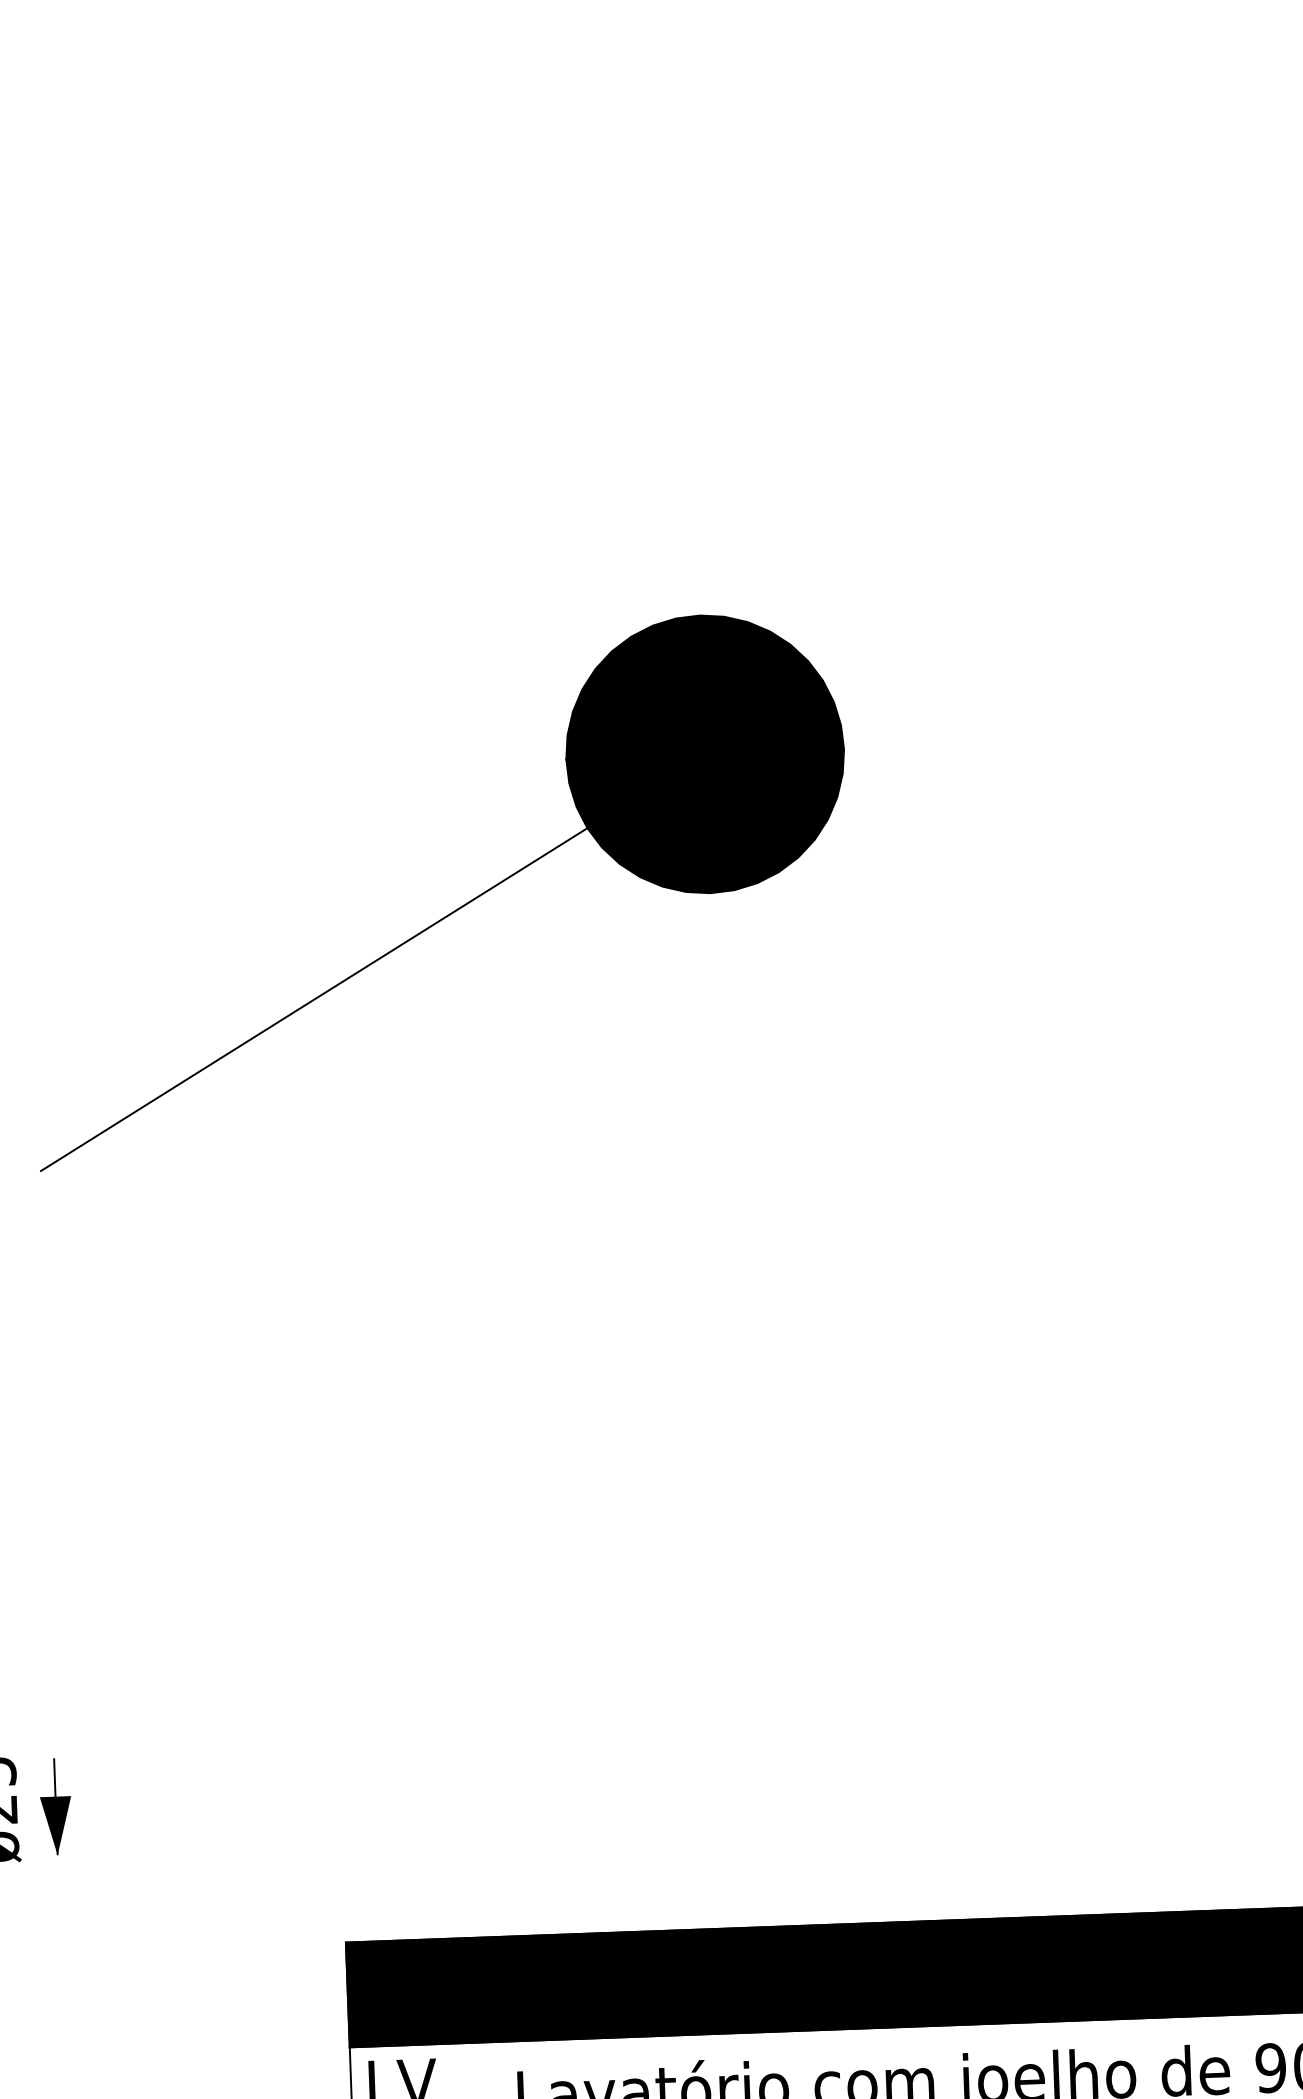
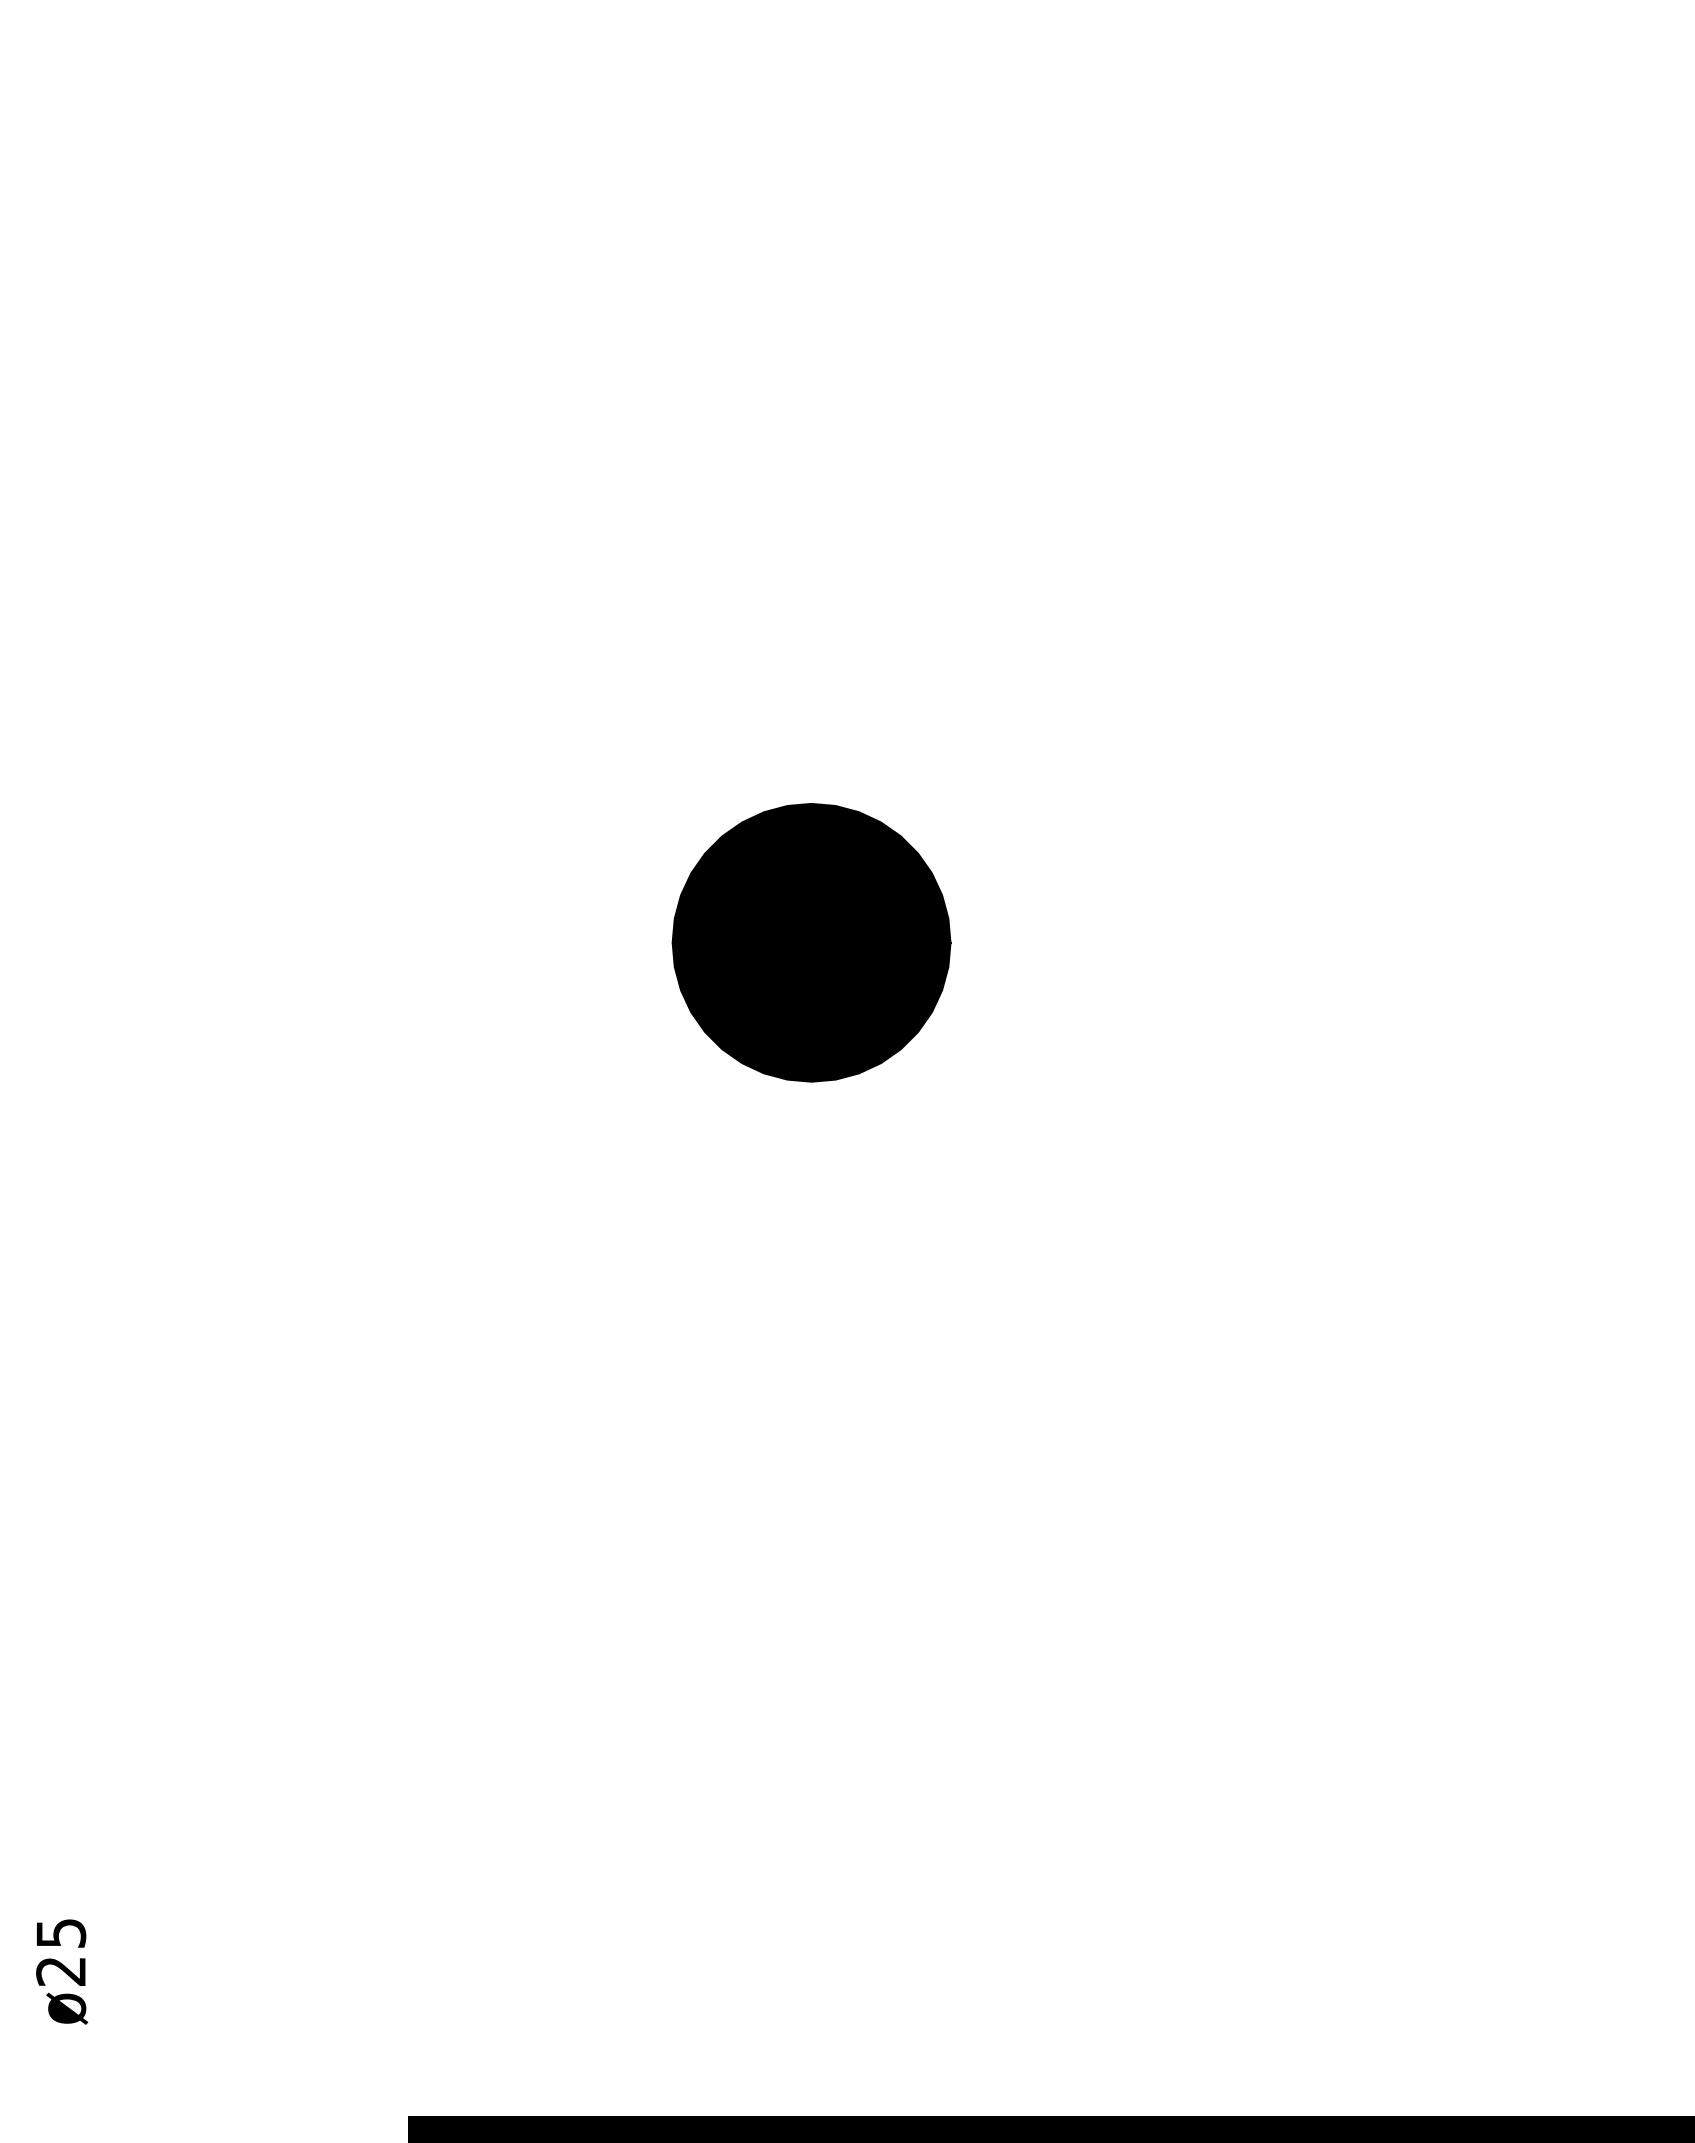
line: (313, 999) -> (411, 1173), removed
part: (55, 1806) -> (123, 1970), removed

